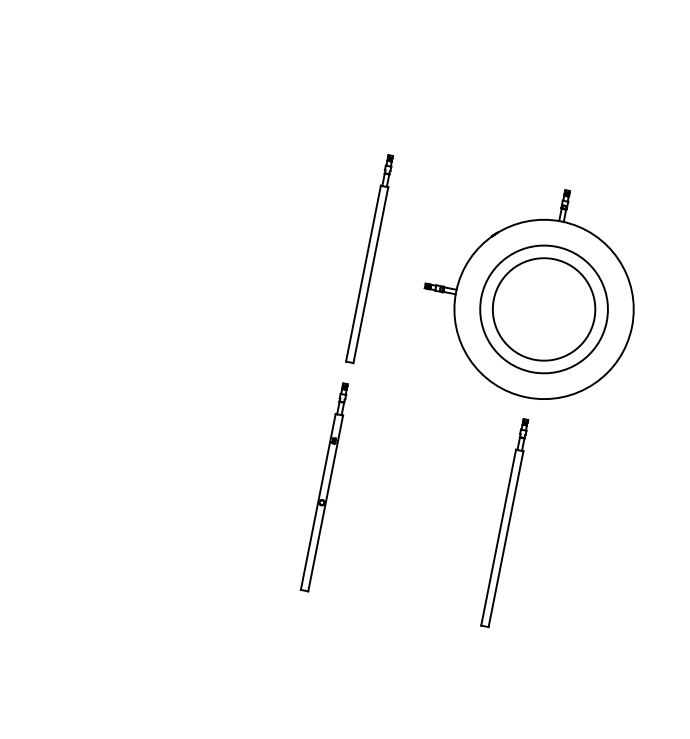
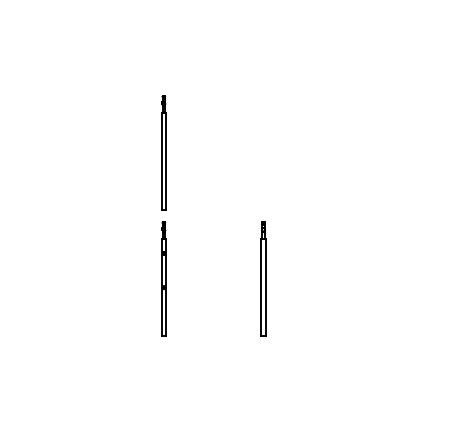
part: (532, 290) -> (253, 152), removed

